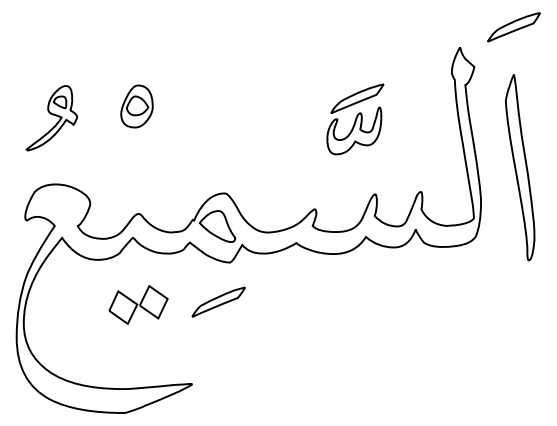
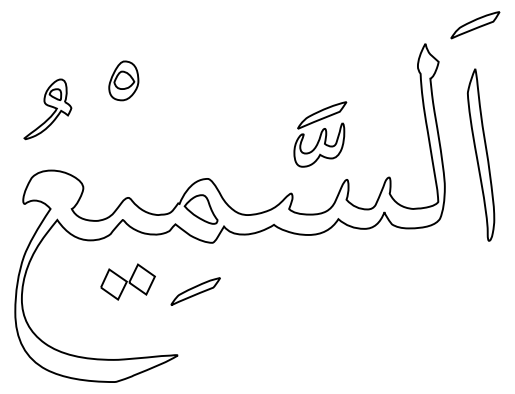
part: (136, 106) -> (123, 80), moved
part: (355, 119) -> (320, 134), moved
part: (218, 301) -> (195, 290), moved

